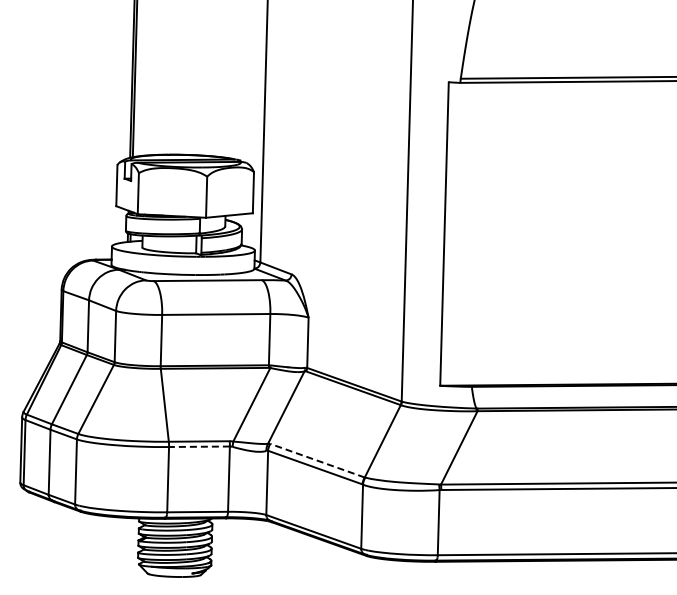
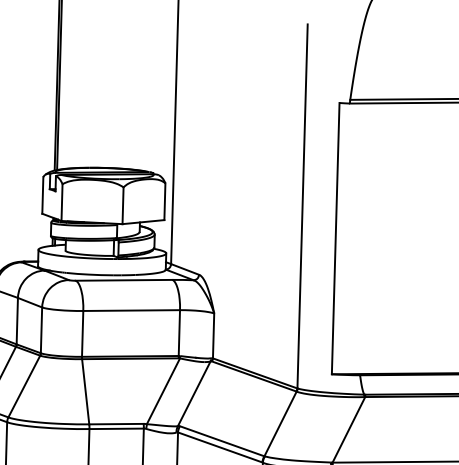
line: (198, 446) -> (115, 428), dashed -> solid
line: (317, 460) -> (222, 441), dashed -> solid

